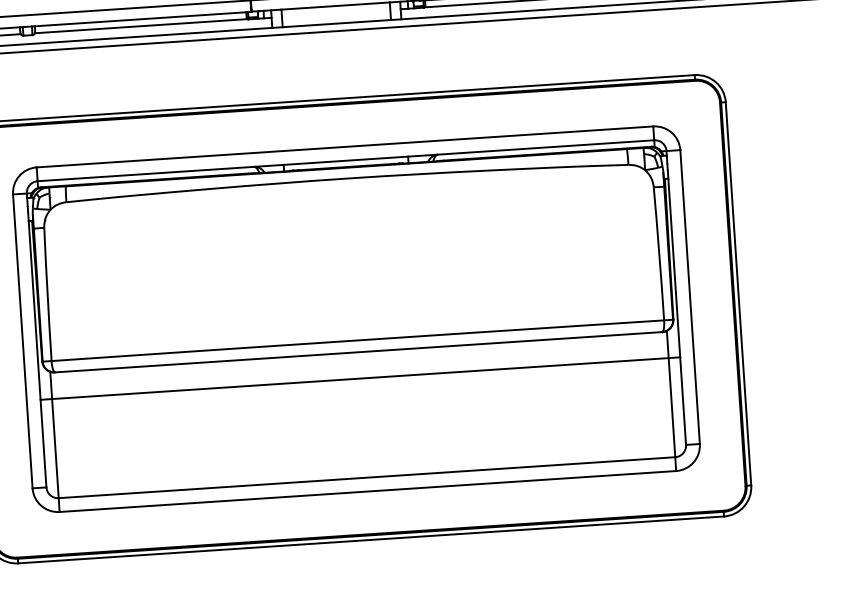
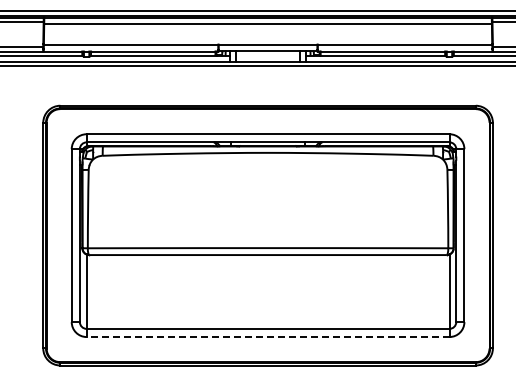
line: (359, 378) -> (267, 270), removed
line: (366, 492) -> (267, 337), solid -> dashed

